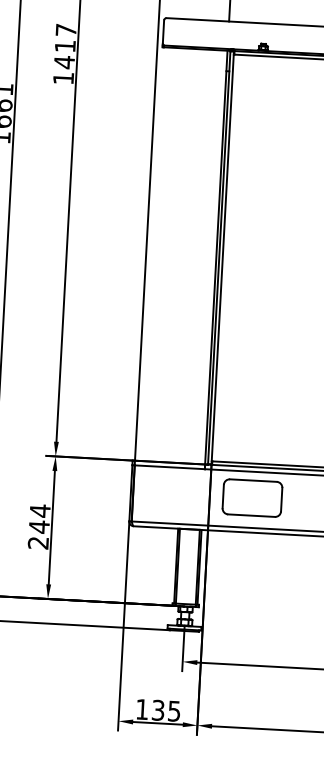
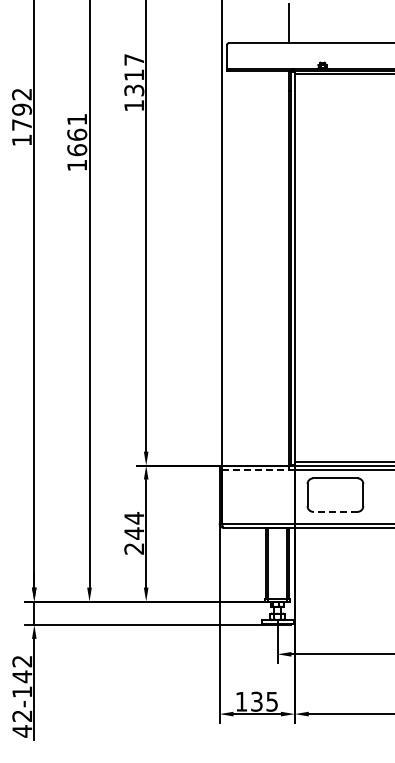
text: (64, 62) -> (134, 90), 1417 -> 1317
line: (170, 467) -> (255, 470), solid -> dashed
line: (250, 515) -> (334, 511), solid -> dashed

